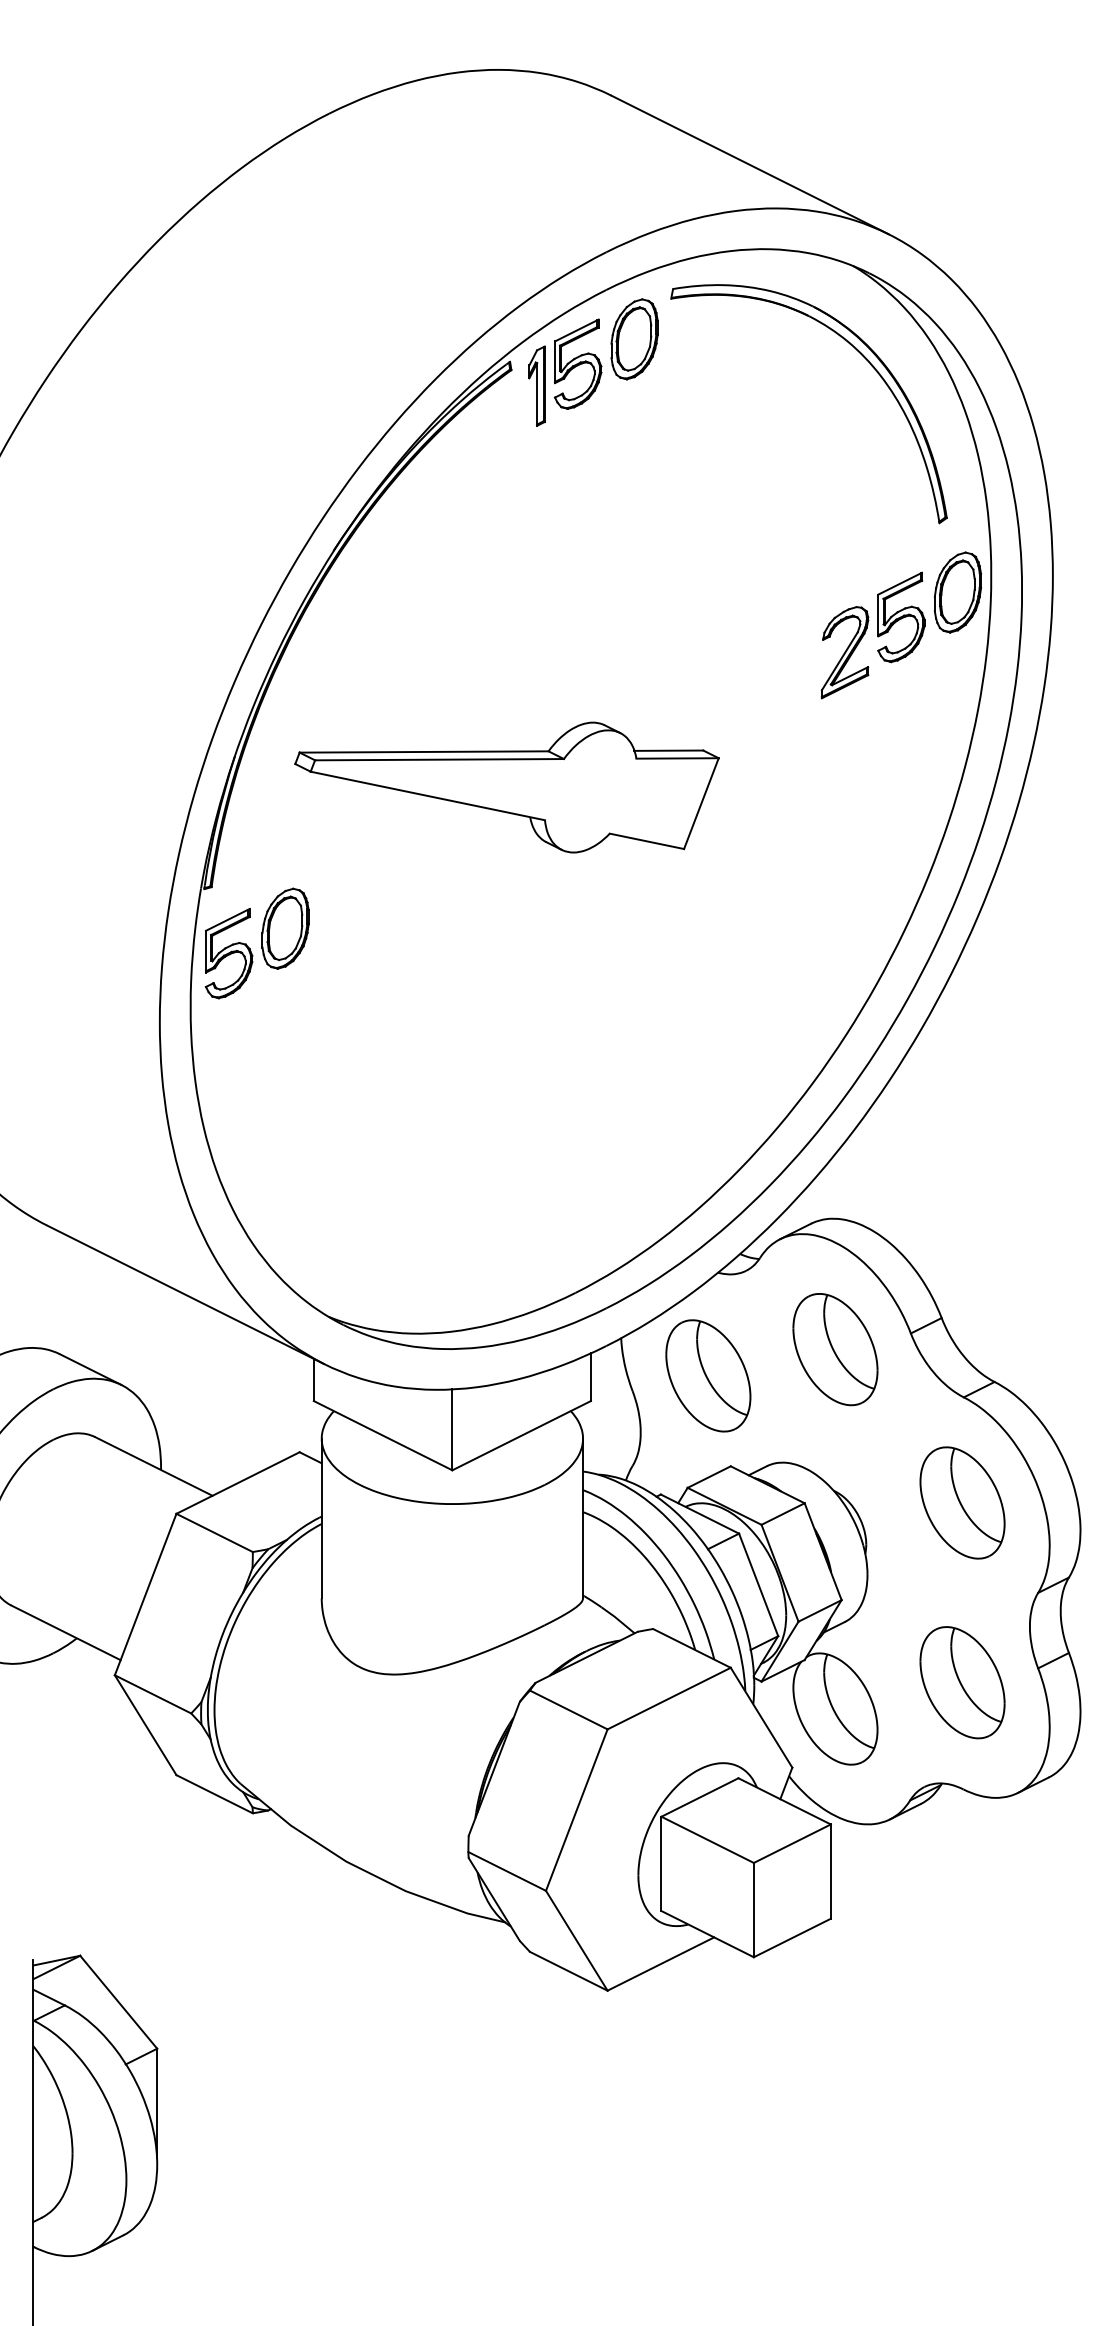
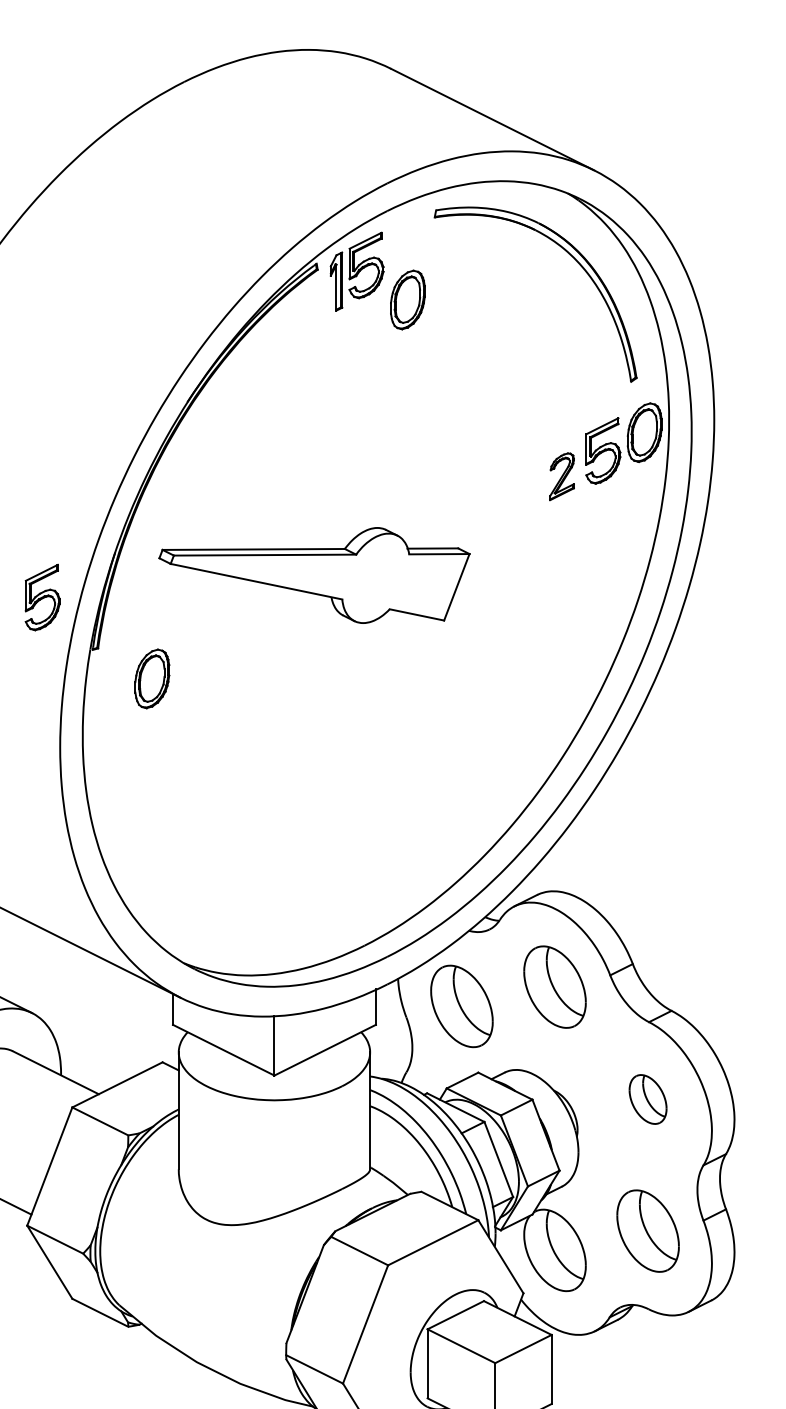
part: (634, 339) -> (407, 300), moved
part: (844, 652) -> (561, 476), size x0.7
part: (228, 953) -> (42, 597), moved
part: (962, 1502) -> (648, 1099), size x0.6

